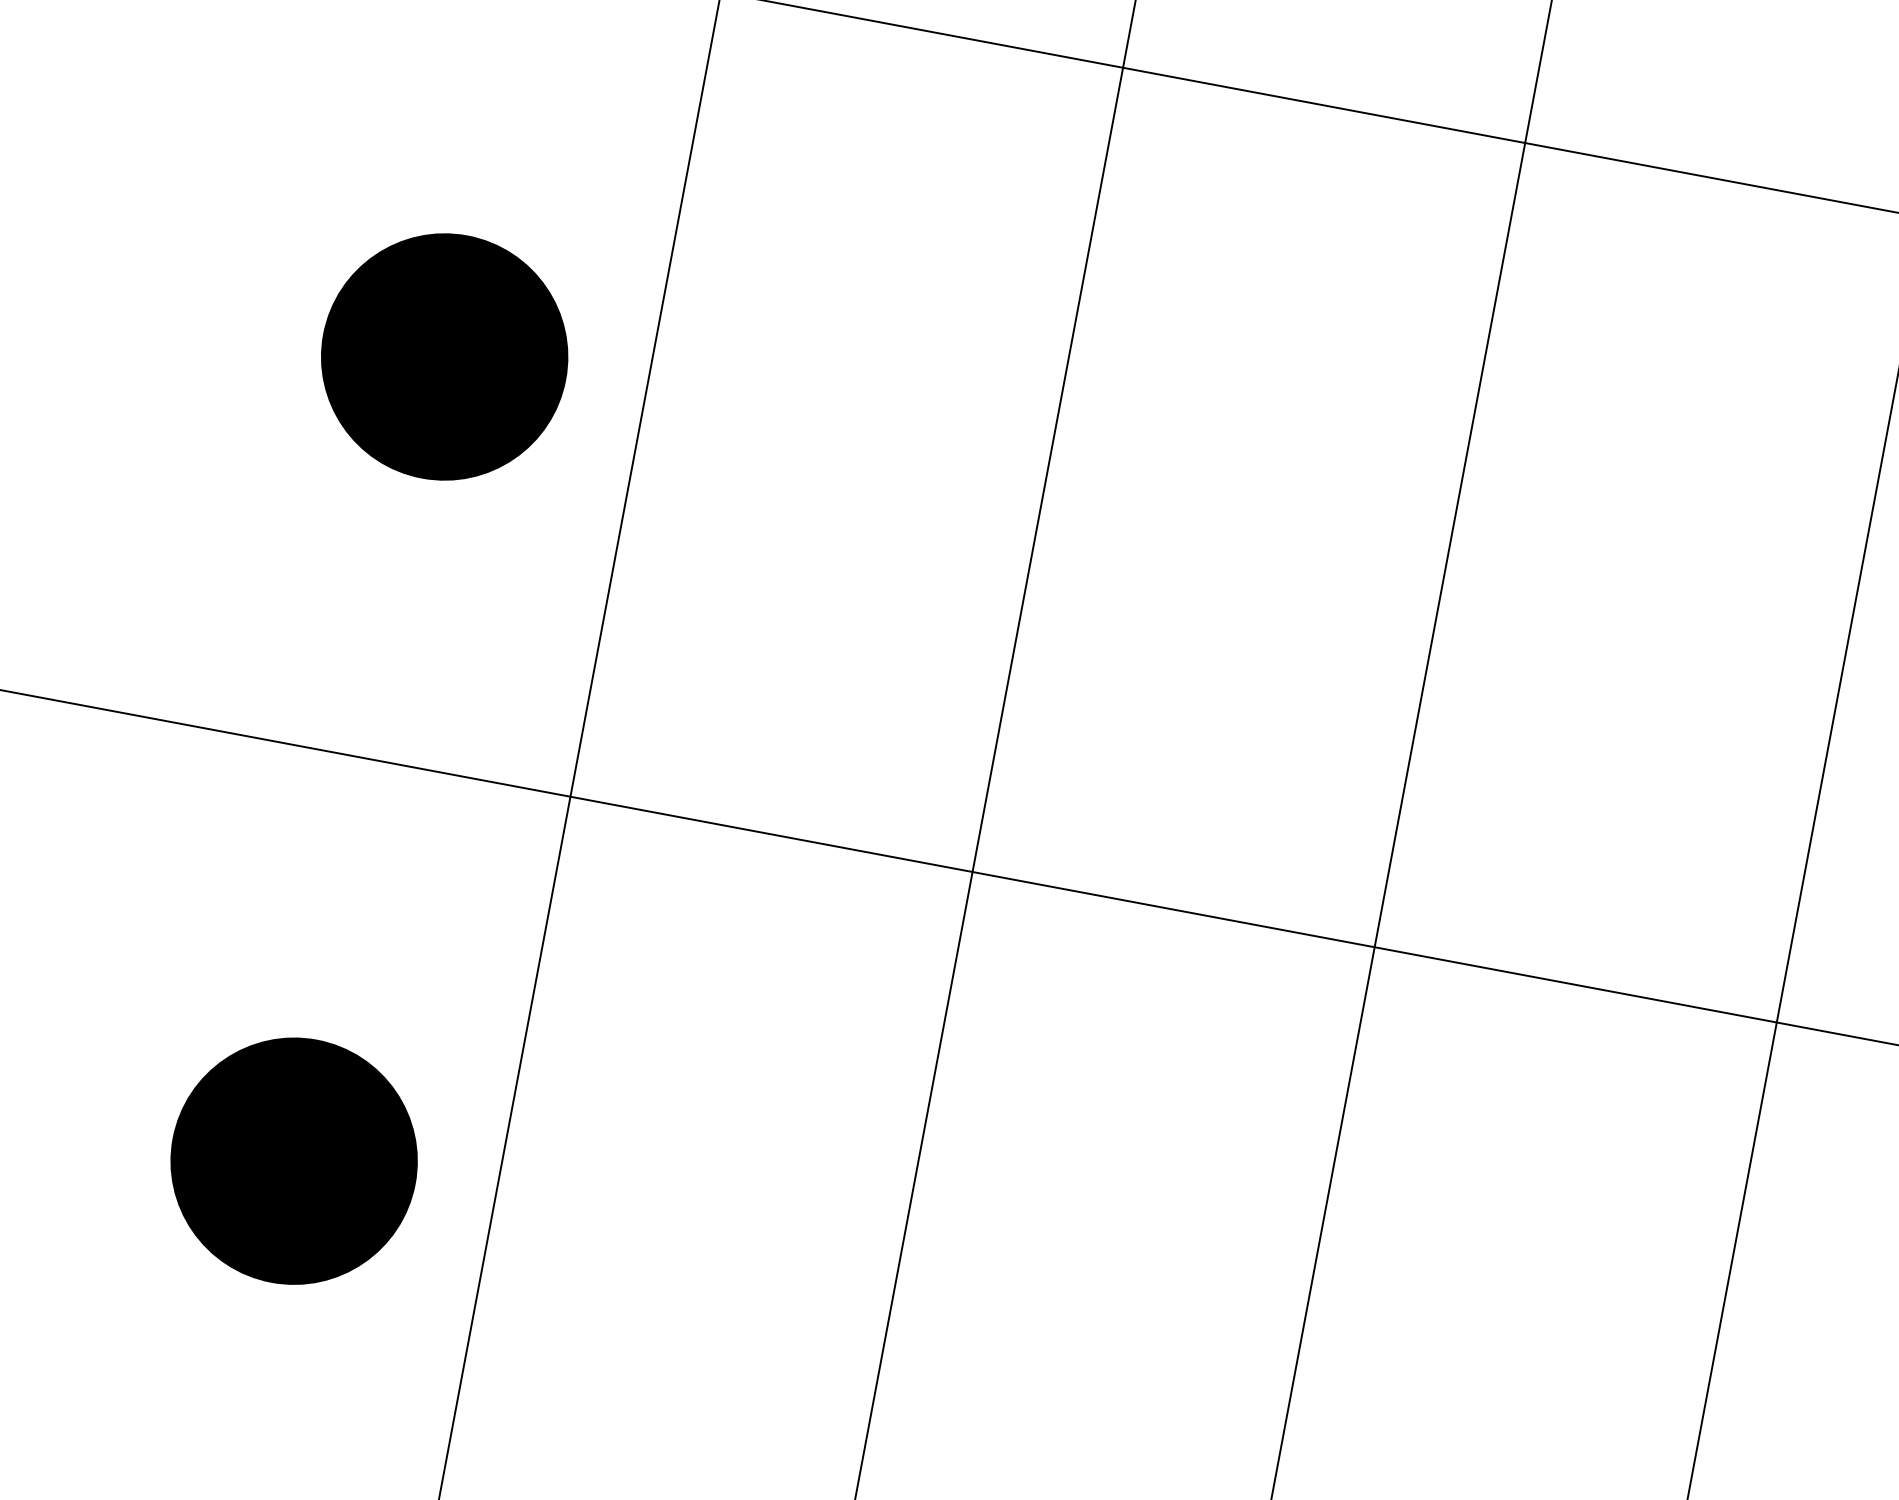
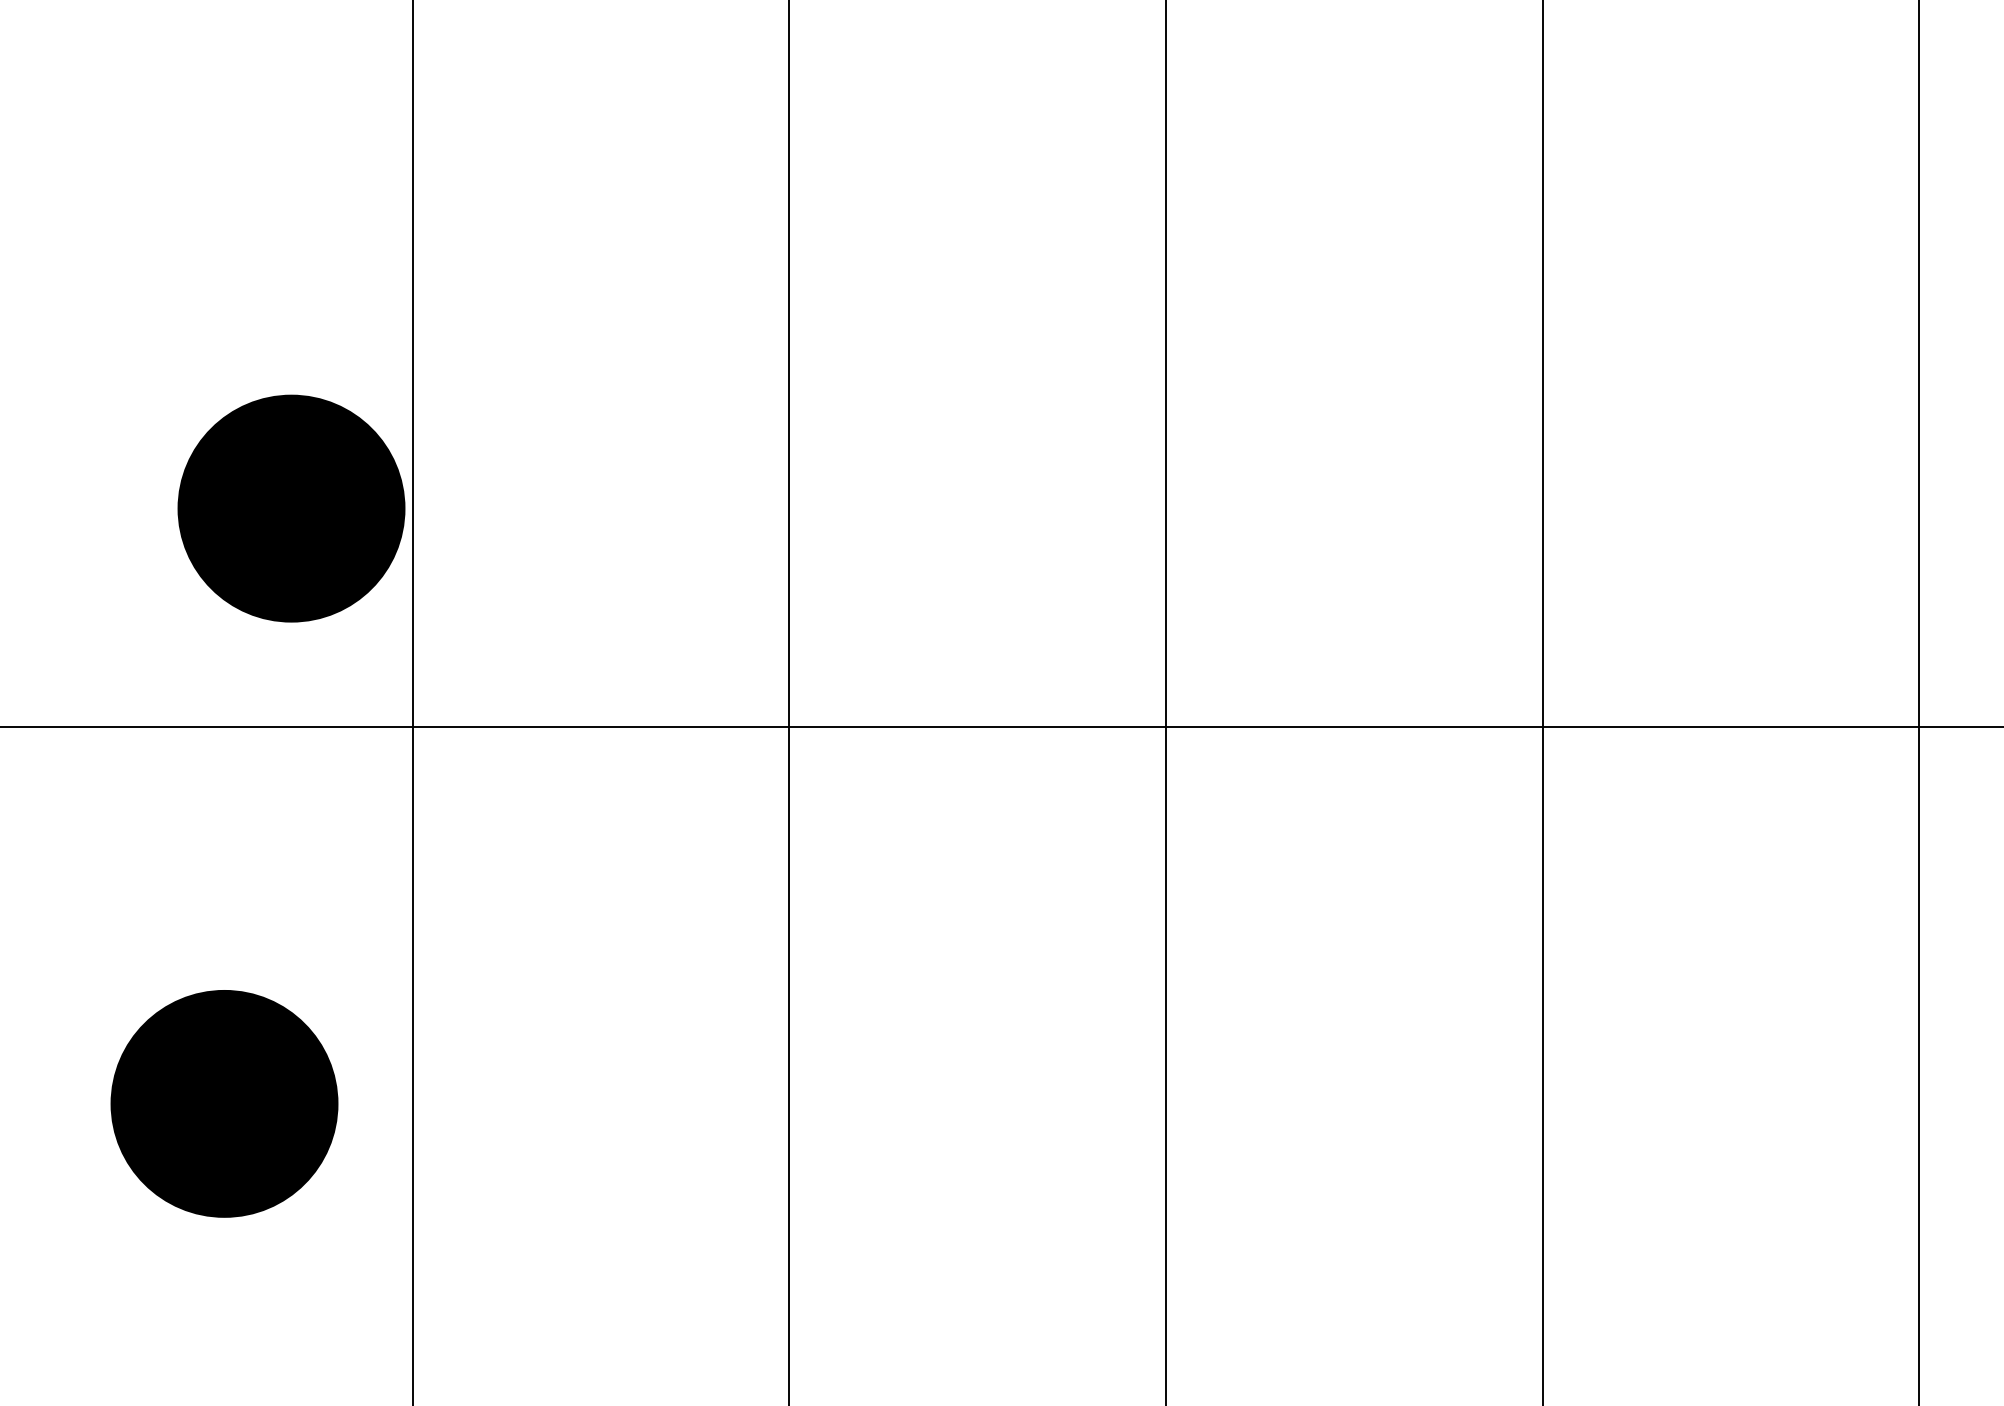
part: (444, 356) -> (291, 508), moved

